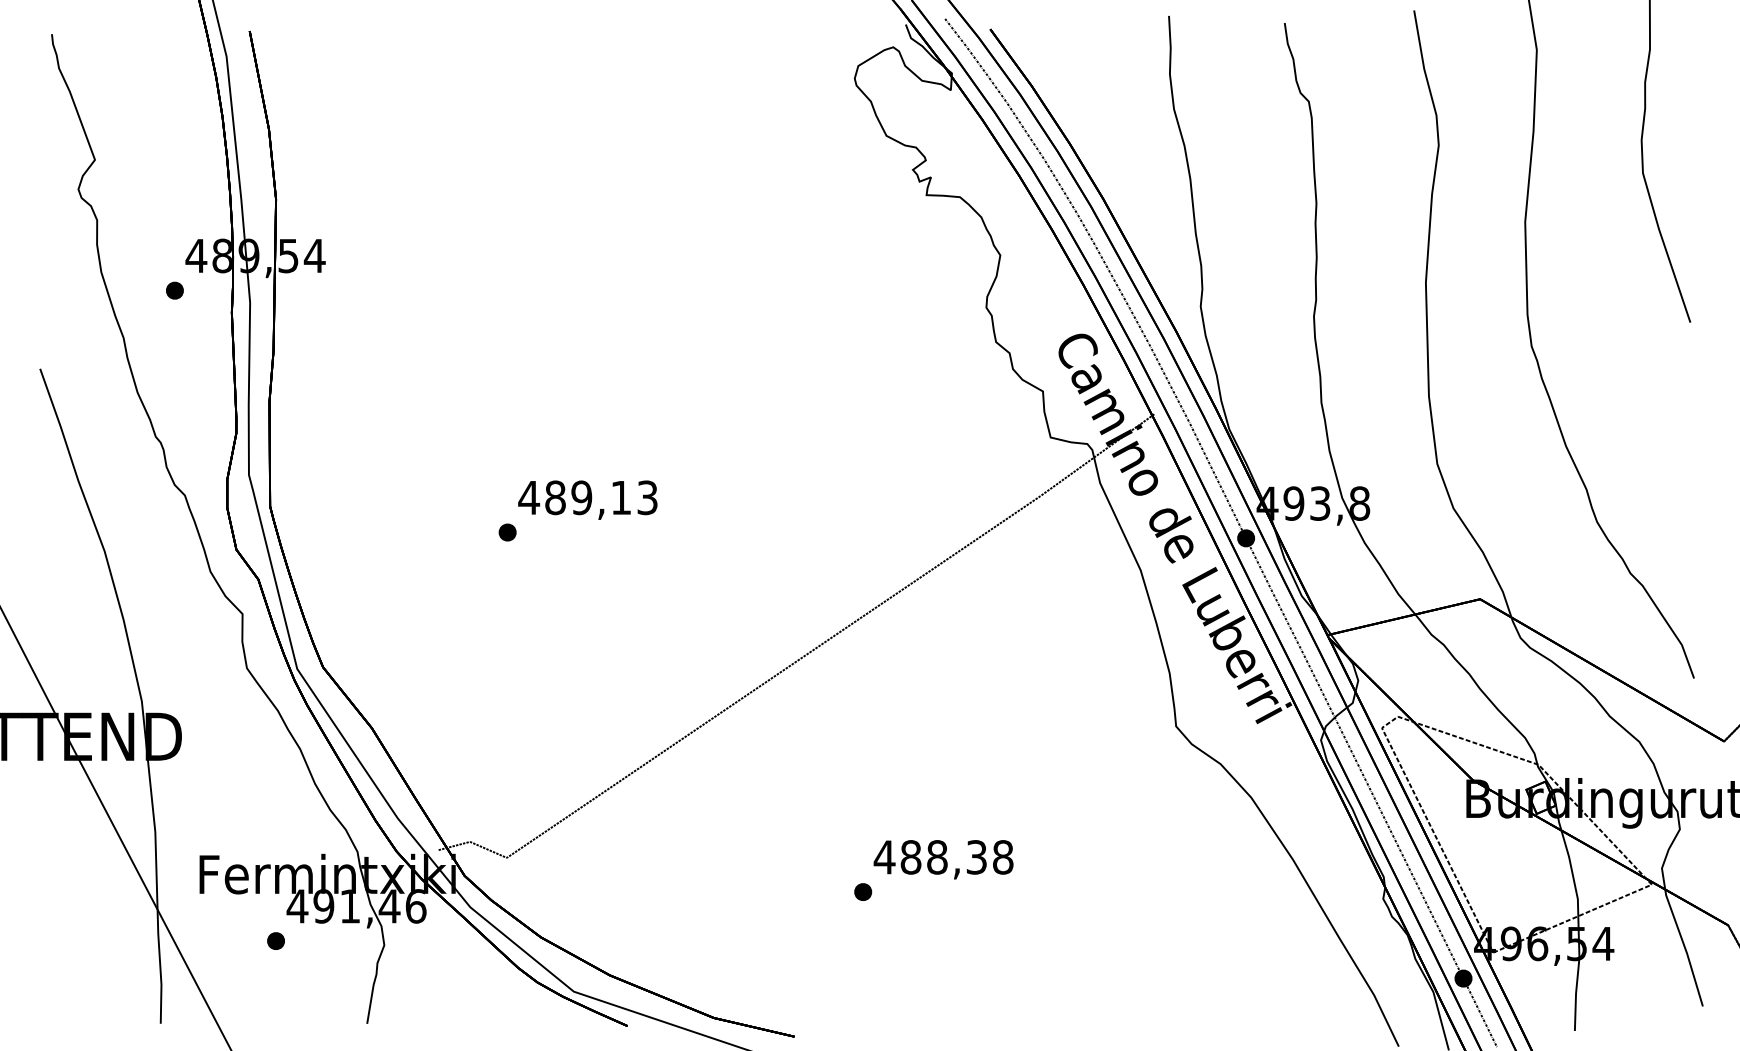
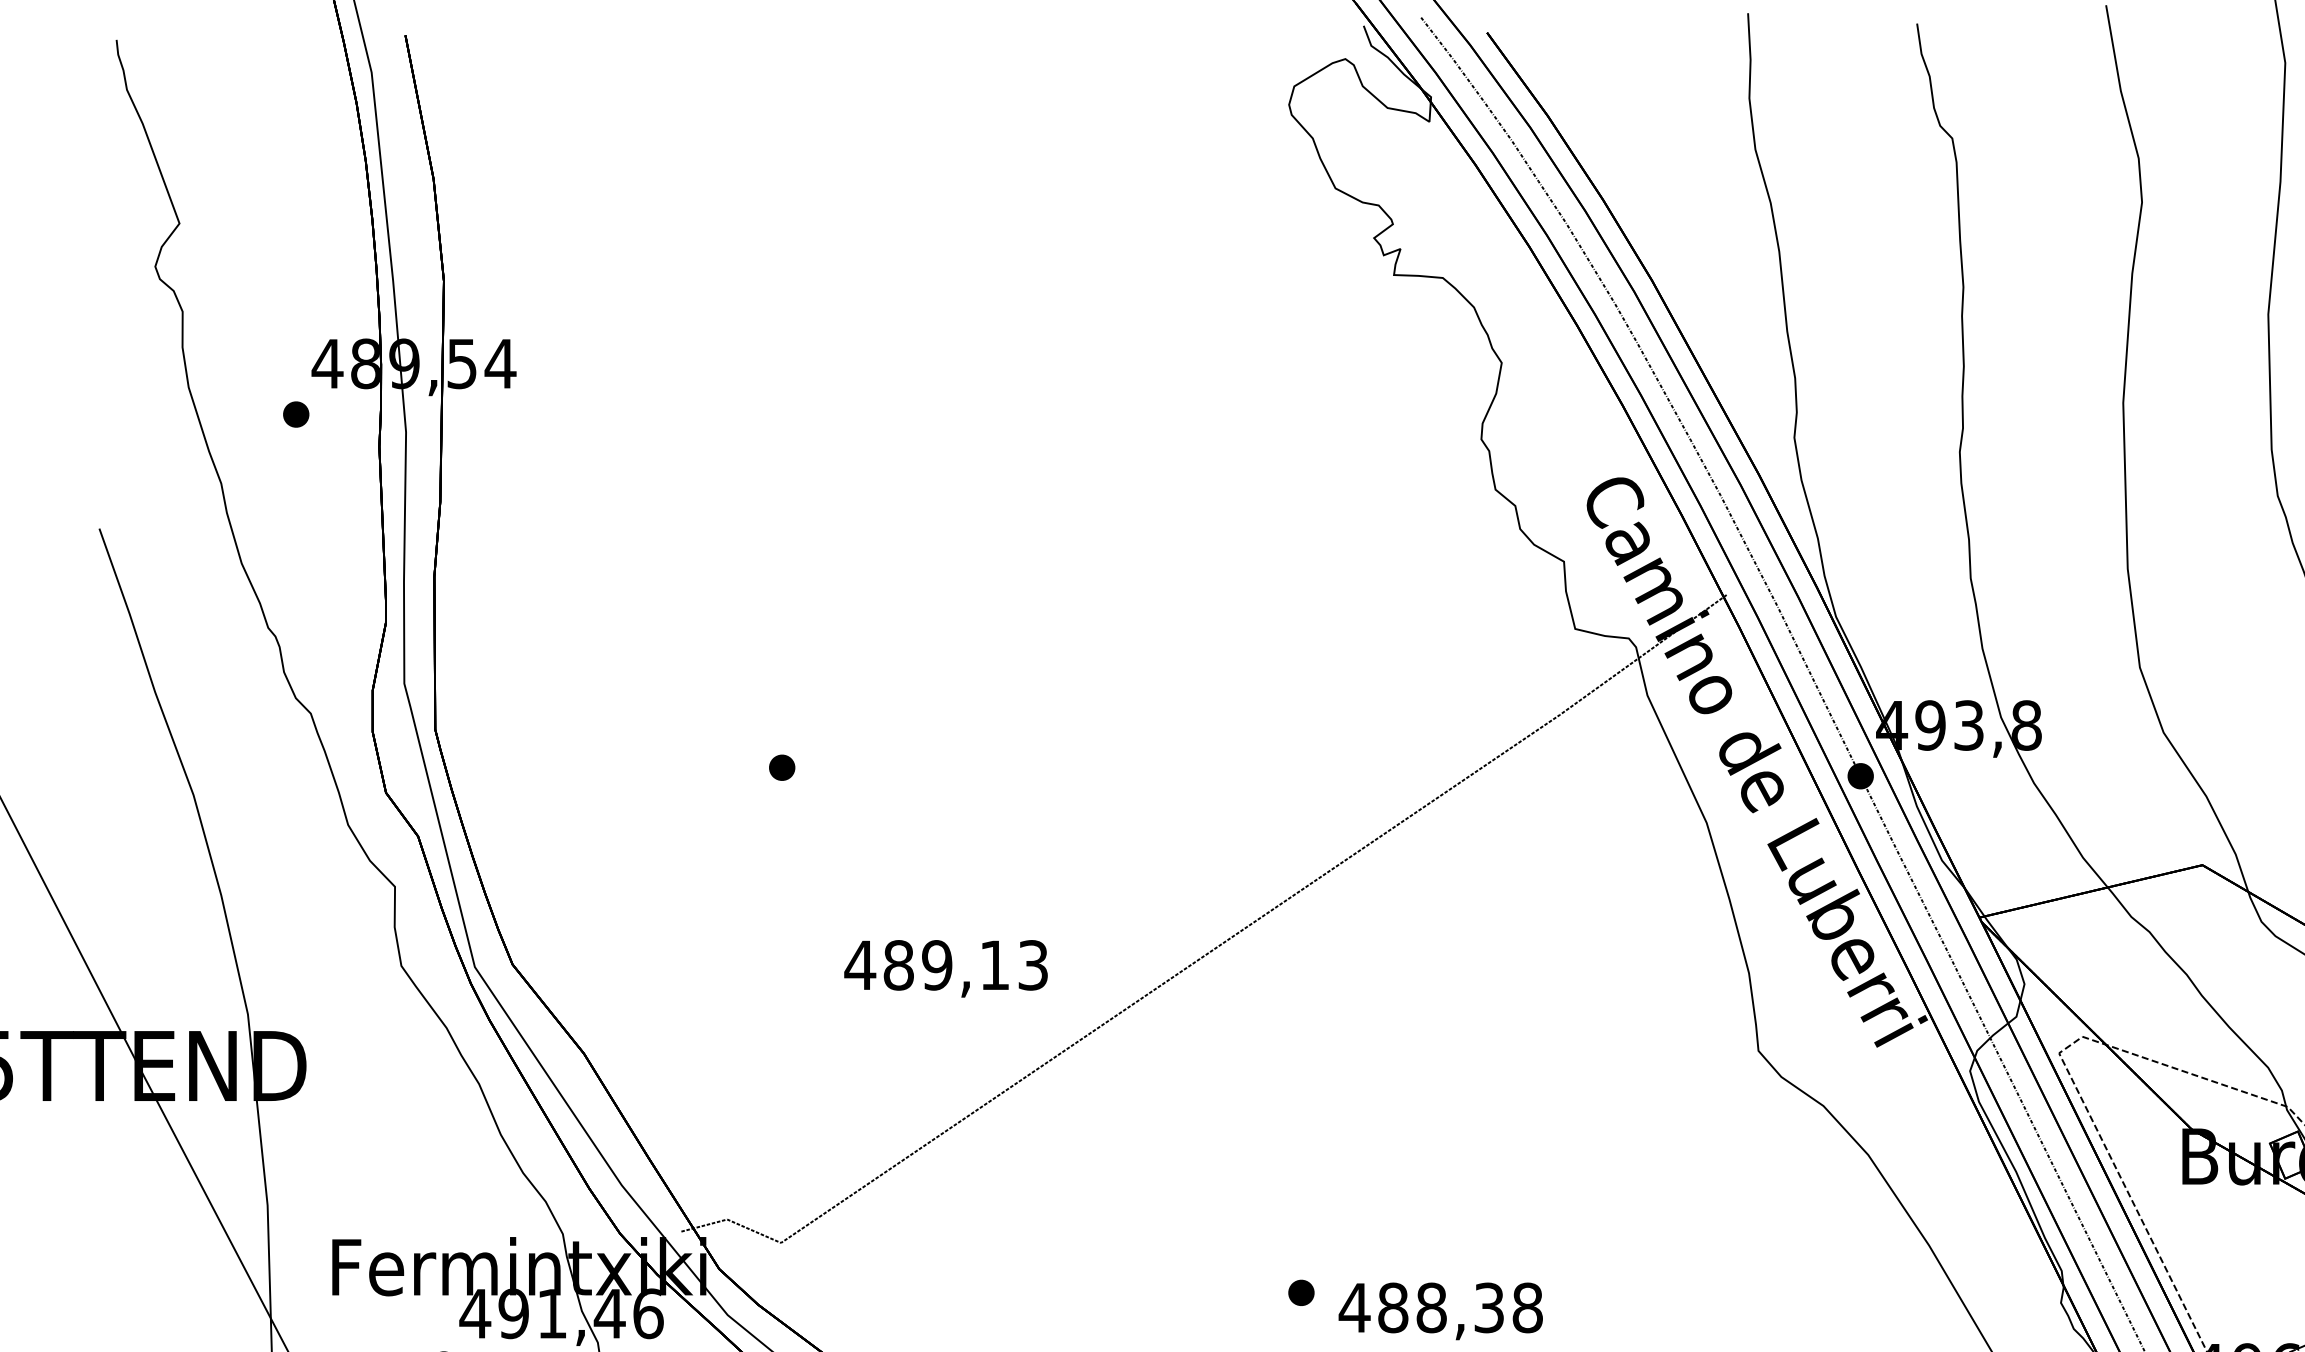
text: (587, 499) -> (945, 967), moved
text: (943, 859) -> (1440, 1311), moved

